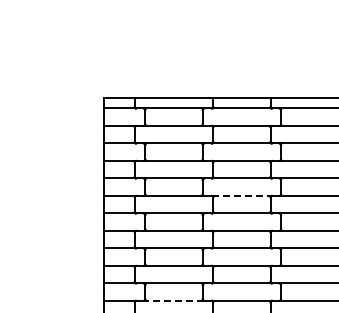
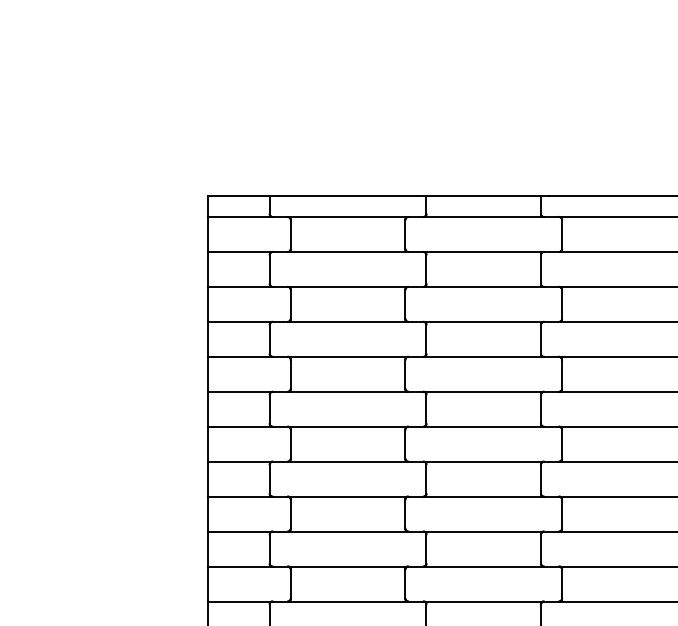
line: (242, 195) -> (484, 390), dashed -> solid
line: (173, 300) -> (346, 600), dashed -> solid

